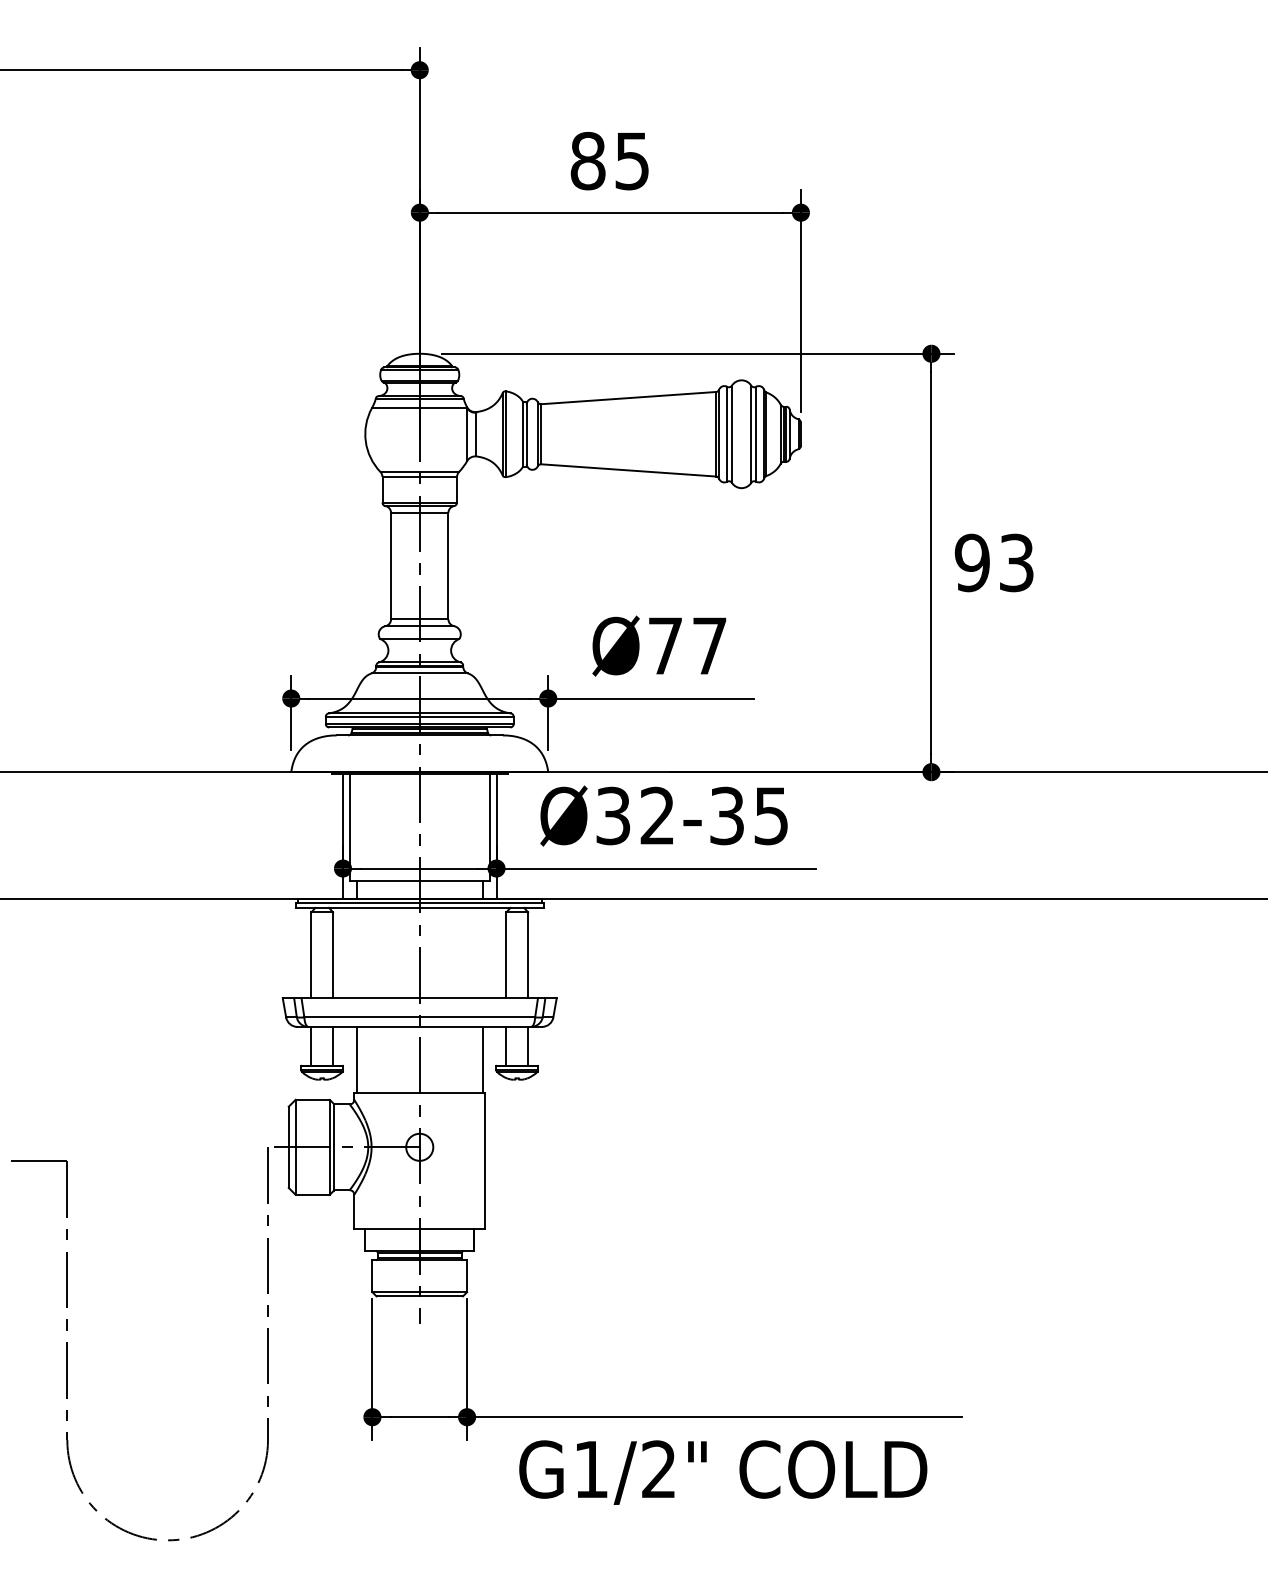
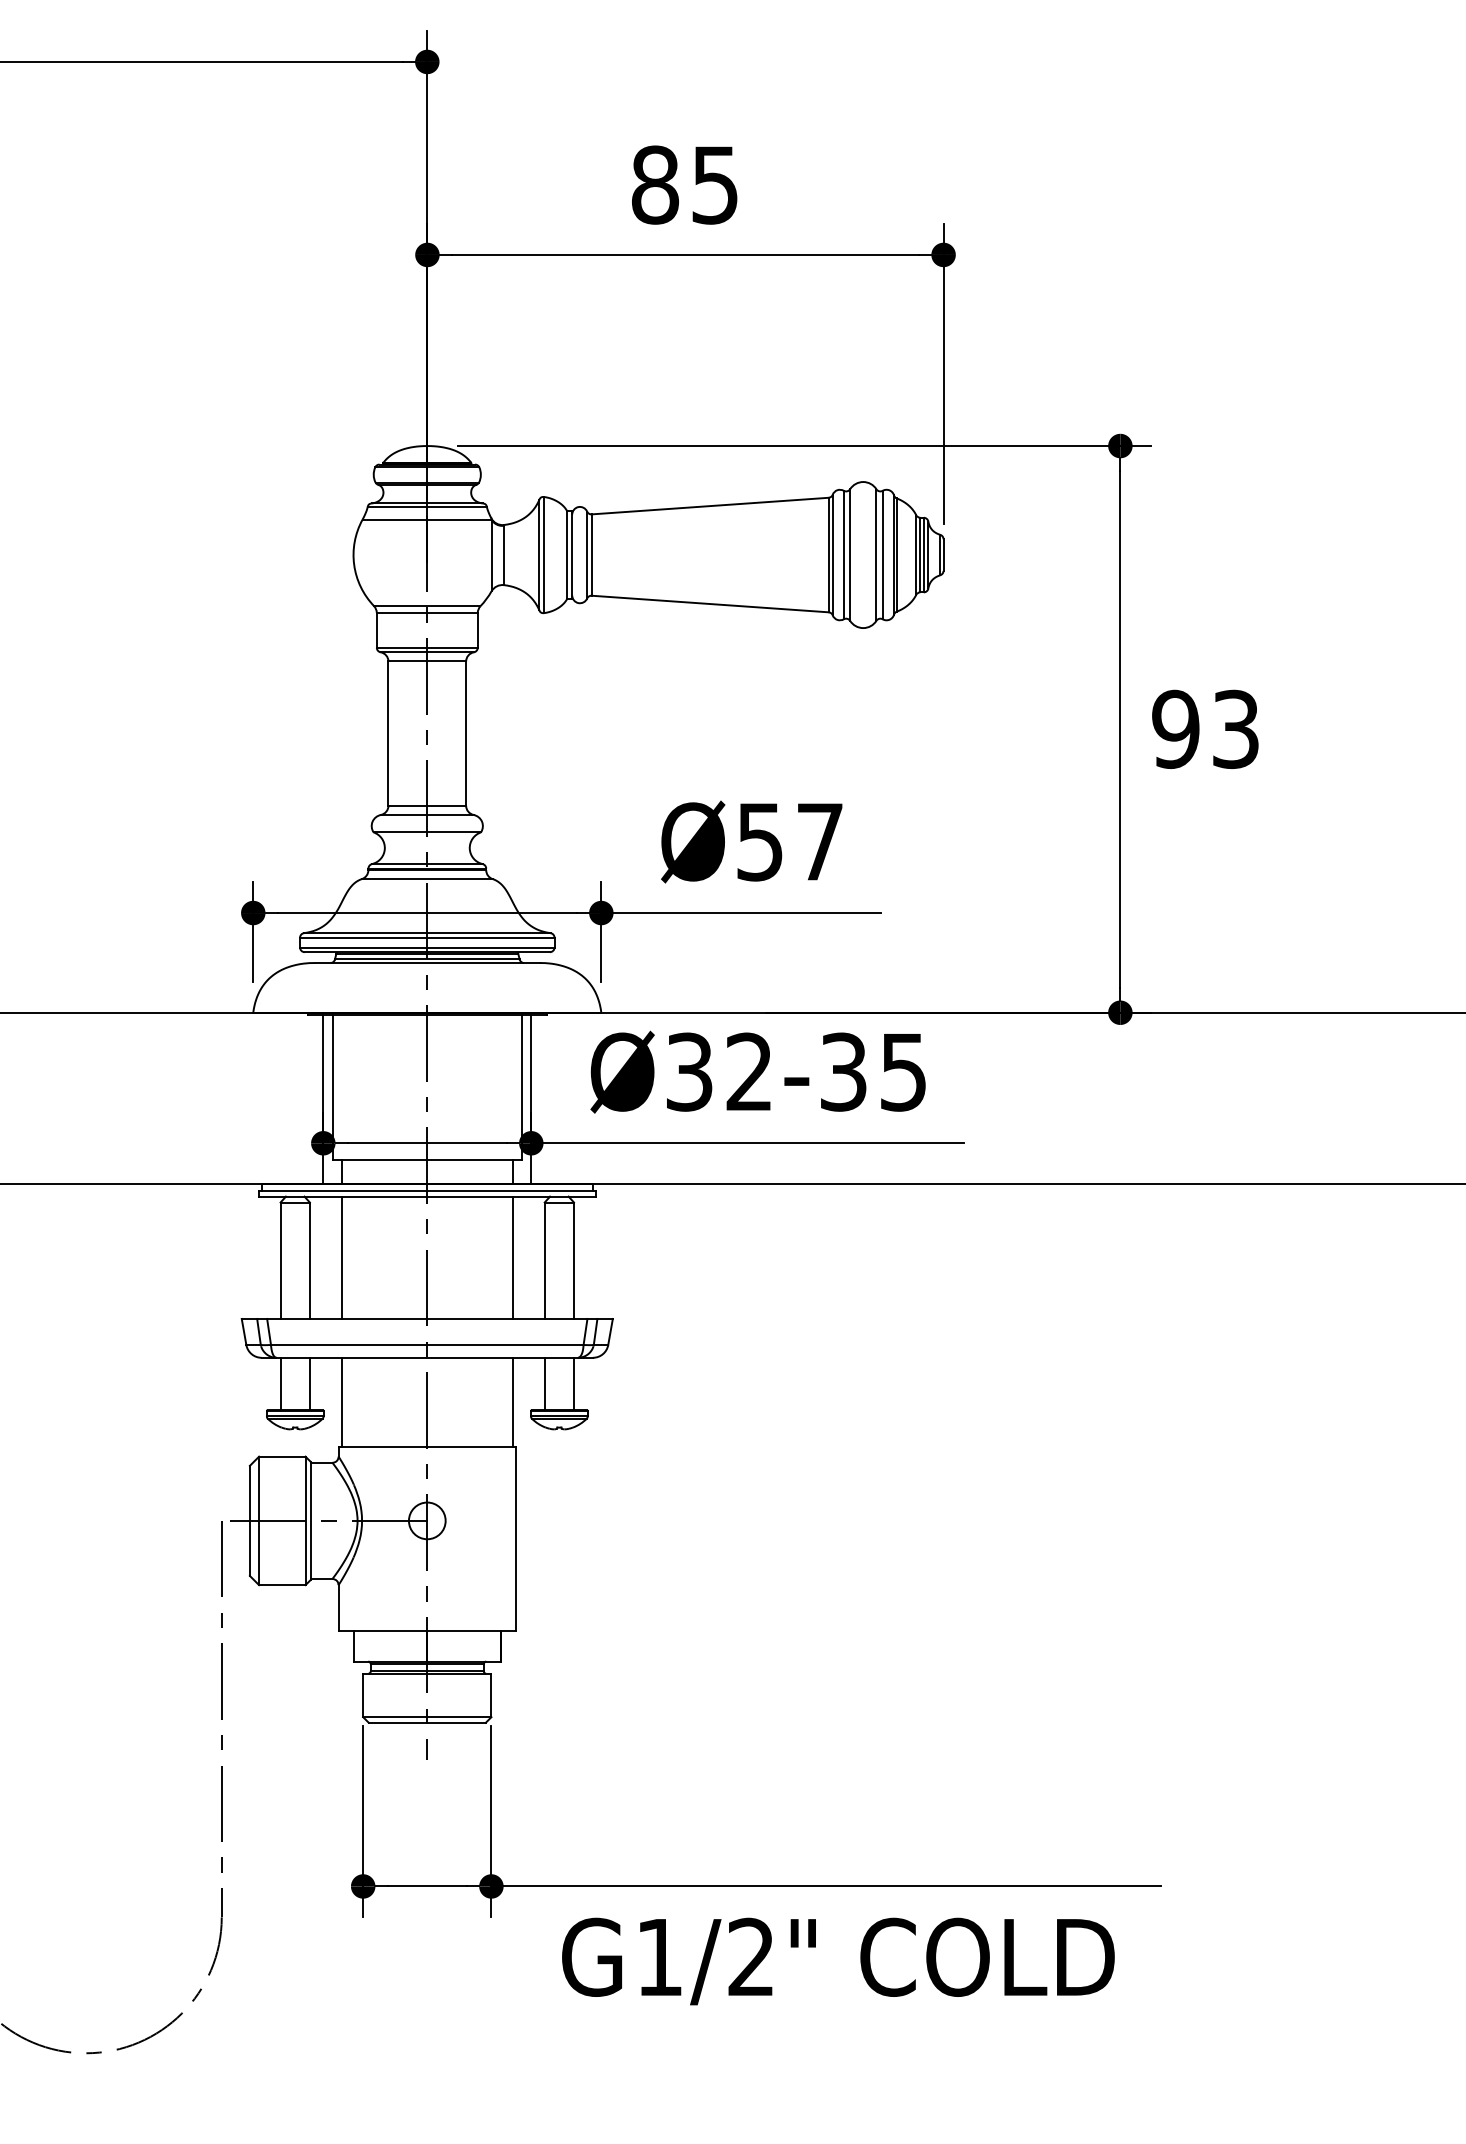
text: (664, 646) -> (758, 842), Ø77 -> Ø57
line: (356, 952) -> (341, 1257), added
line: (482, 952) -> (512, 1257), added

